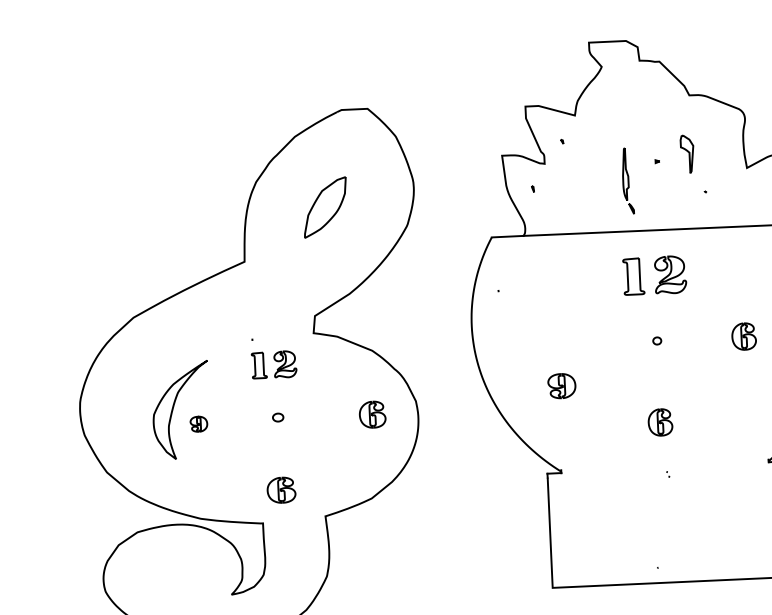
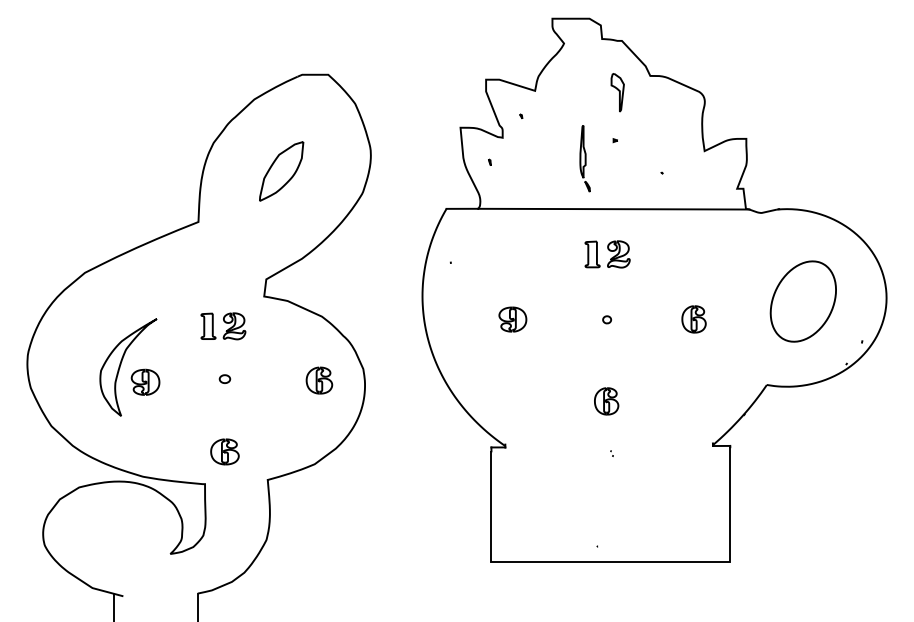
part: (687, 154) -> (617, 92), moved
part: (654, 275) -> (607, 254), size x0.71
part: (561, 386) -> (512, 319), moved
part: (198, 423) -> (145, 381), size x1.67

